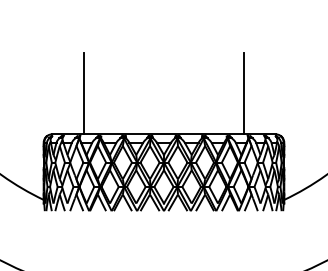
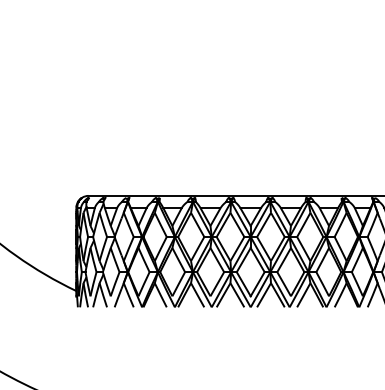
line: (83, 93) -> (133, 136), removed
line: (244, 93) -> (367, 136), removed

